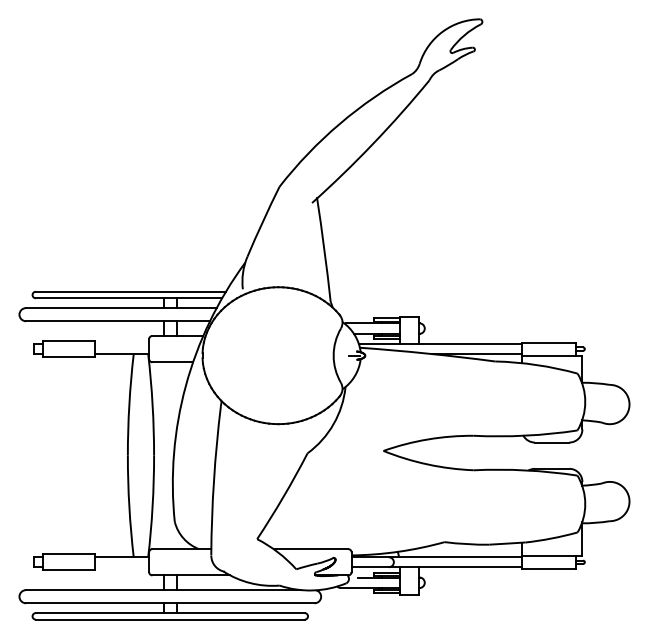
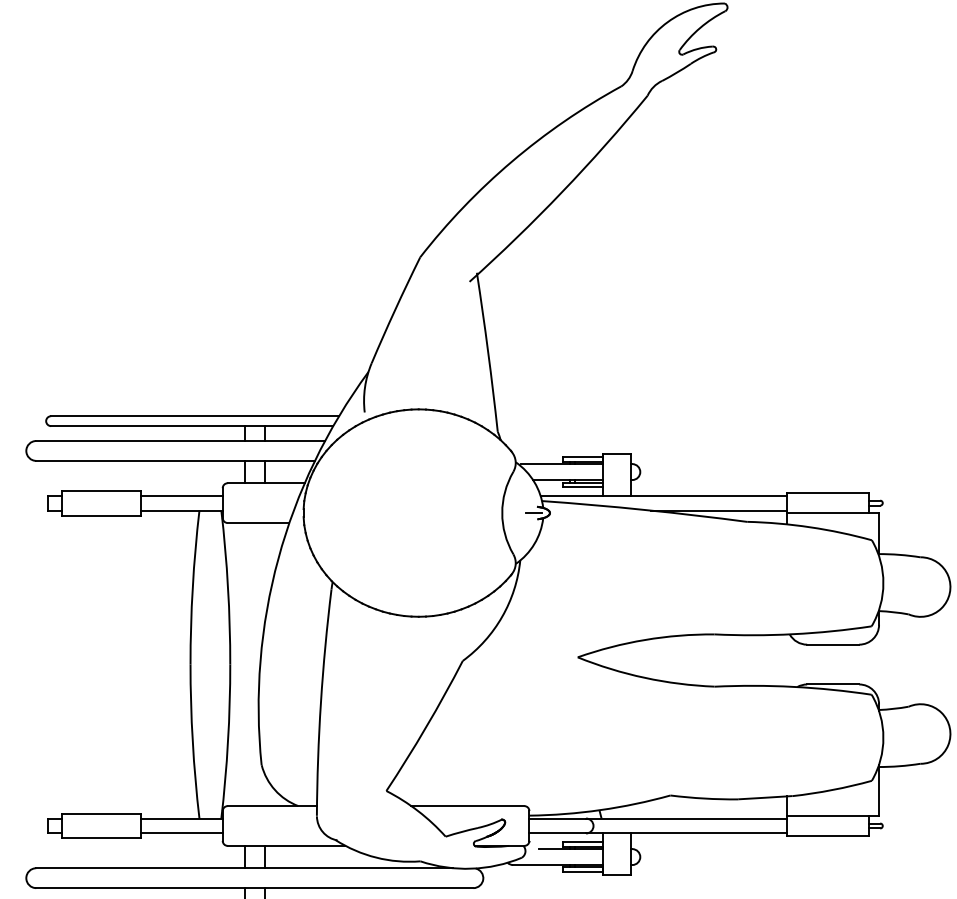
line: (122, 344) -> (182, 496), added
line: (122, 567) -> (182, 833), added

